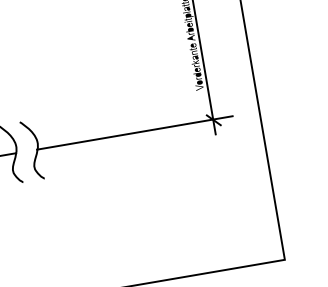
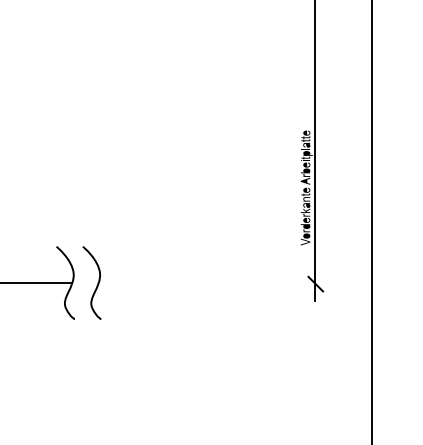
line: (134, 133) -> (218, 283), removed

